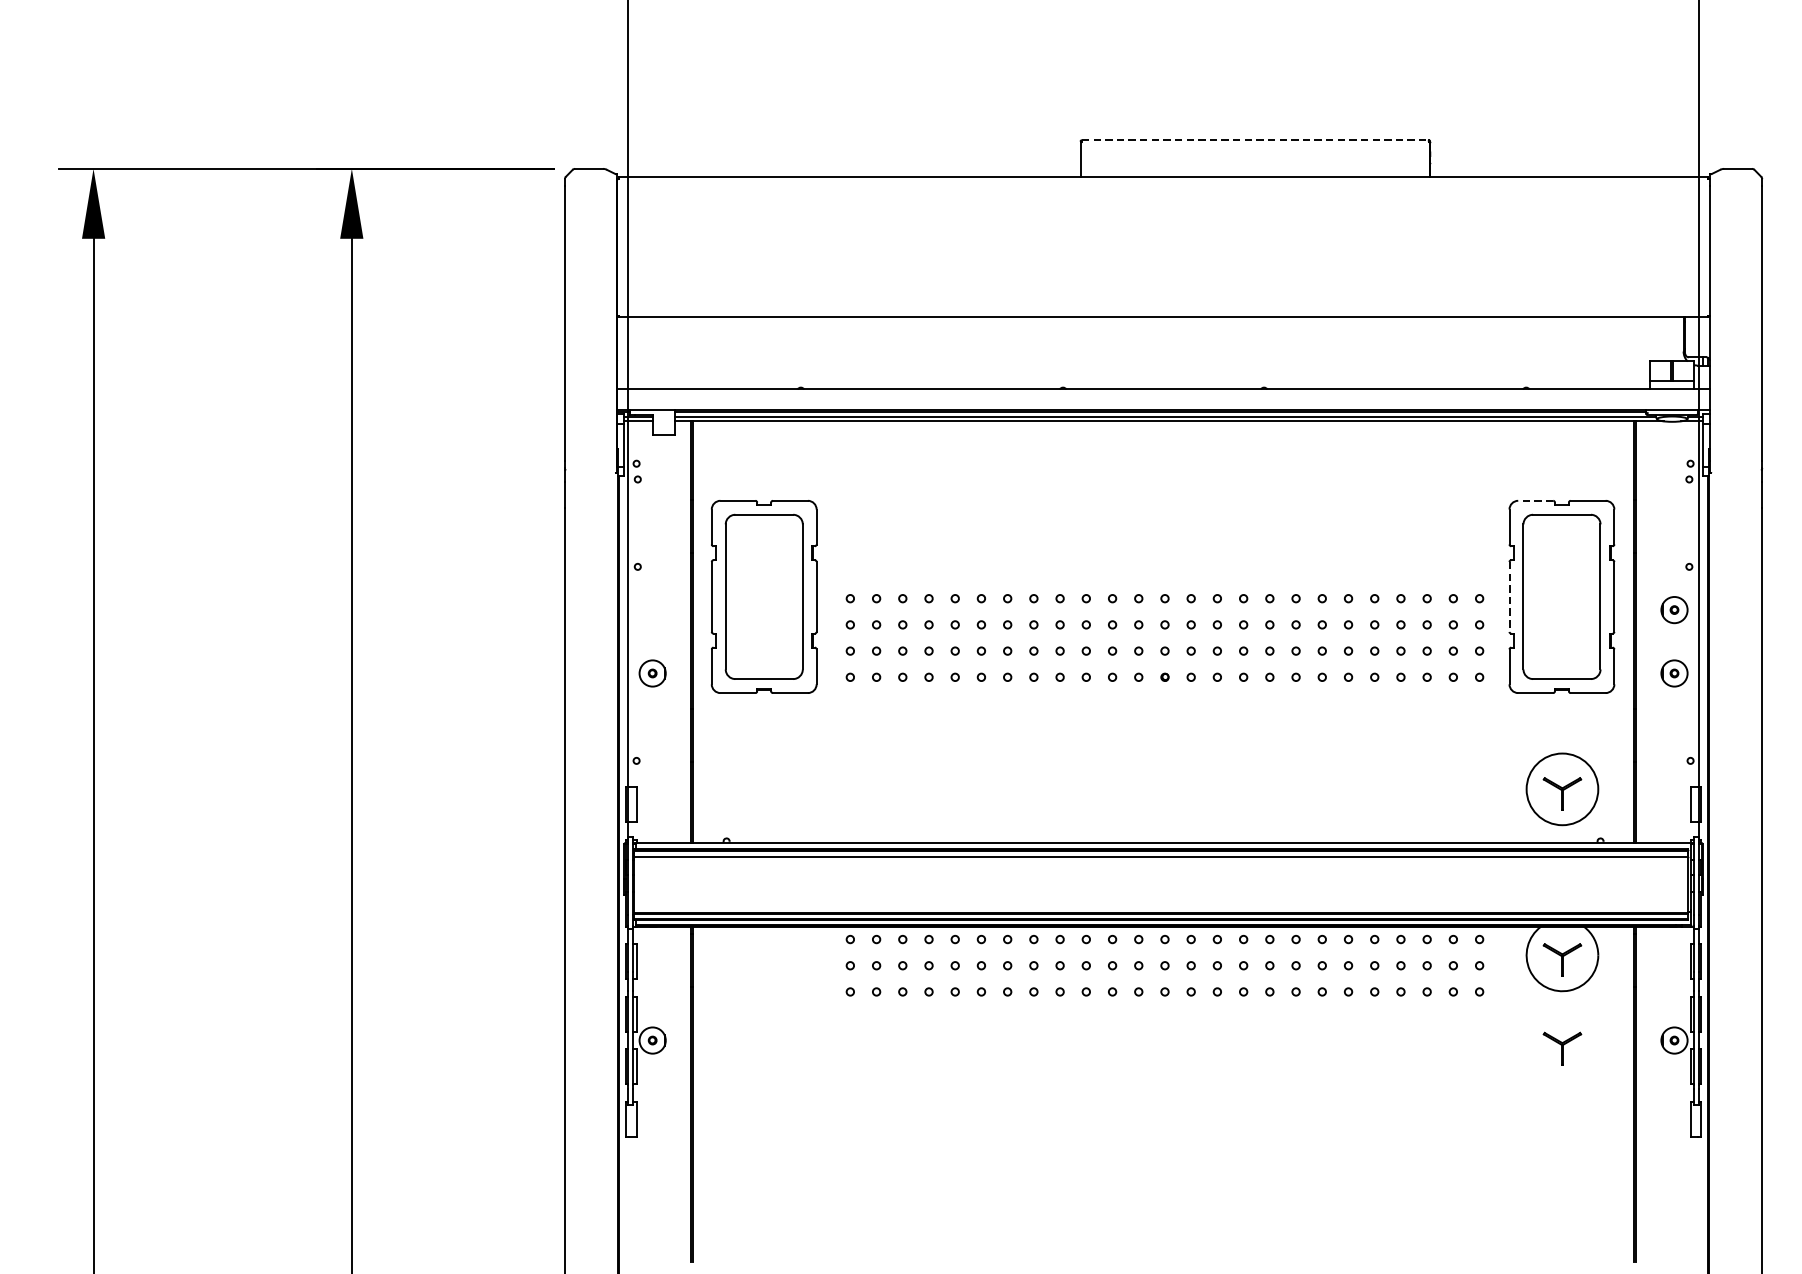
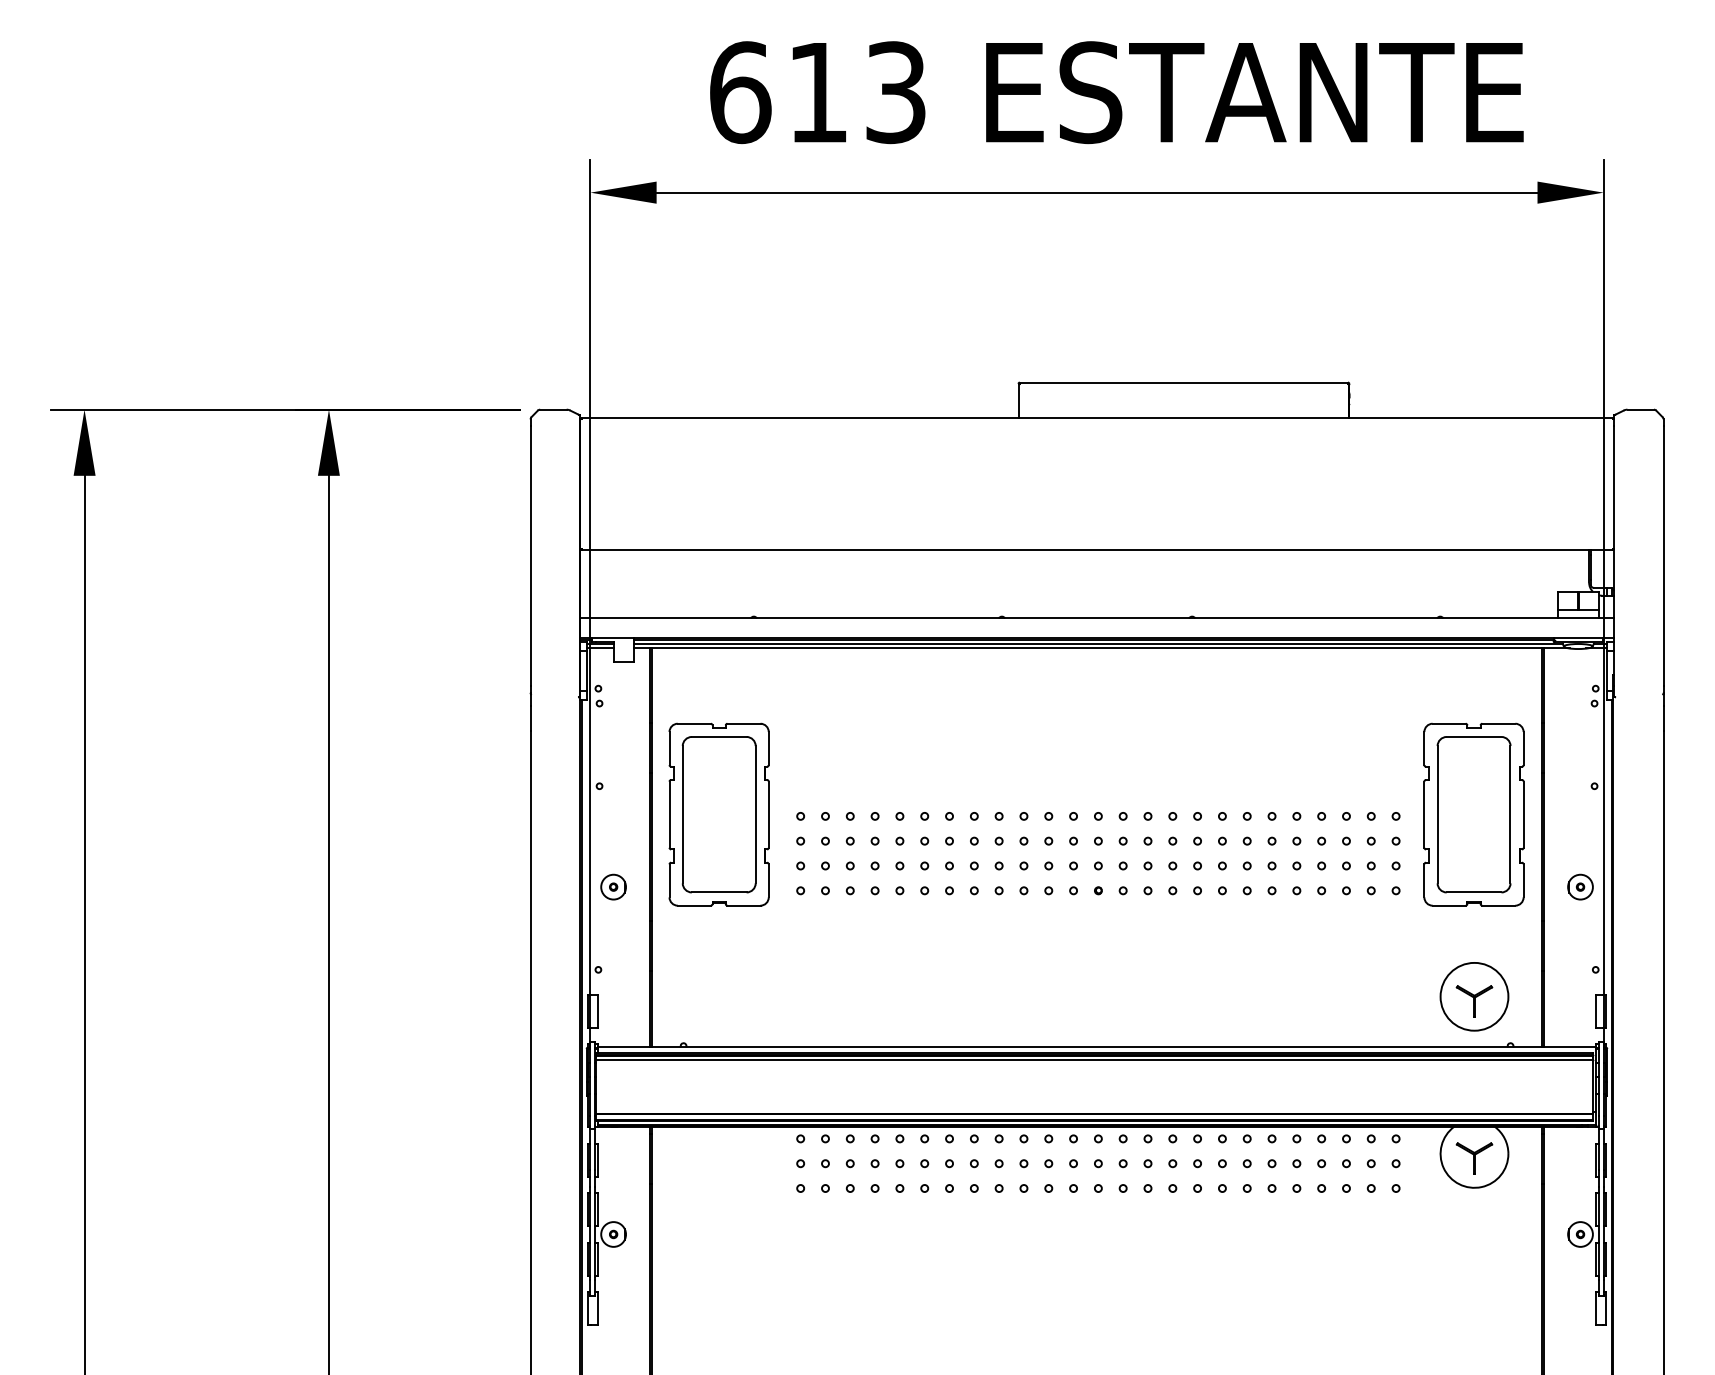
line: (1255, 140) -> (1184, 382), dashed -> solid
line: (1536, 500) -> (1449, 723), dashed -> solid
line: (1509, 597) -> (1424, 815), dashed -> solid
part: (1674, 609) -> (1580, 826), removed
part: (1562, 1049) -> (1474, 1242), removed

